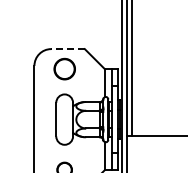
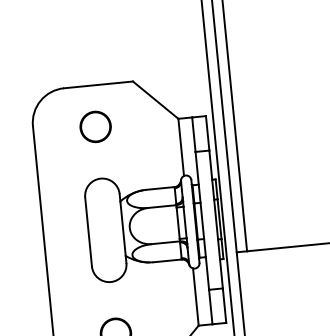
line: (68, 49) -> (99, 85), dashed -> solid
circle: (64, 69) -> (95, 127), size x0.71

